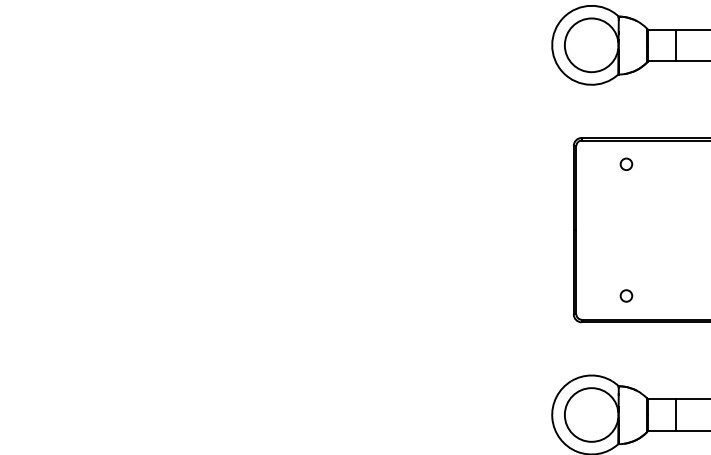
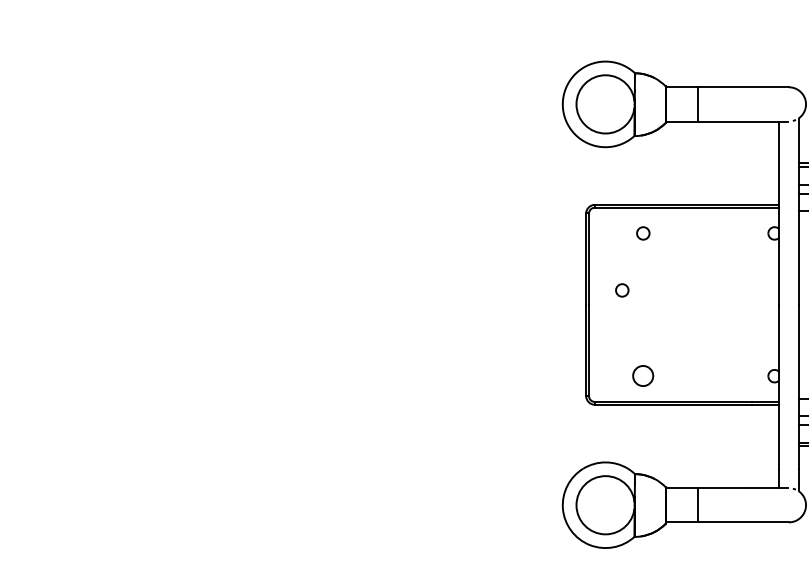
part: (607, 216) -> (622, 290), added
part: (626, 296) -> (643, 376), size x1.6

